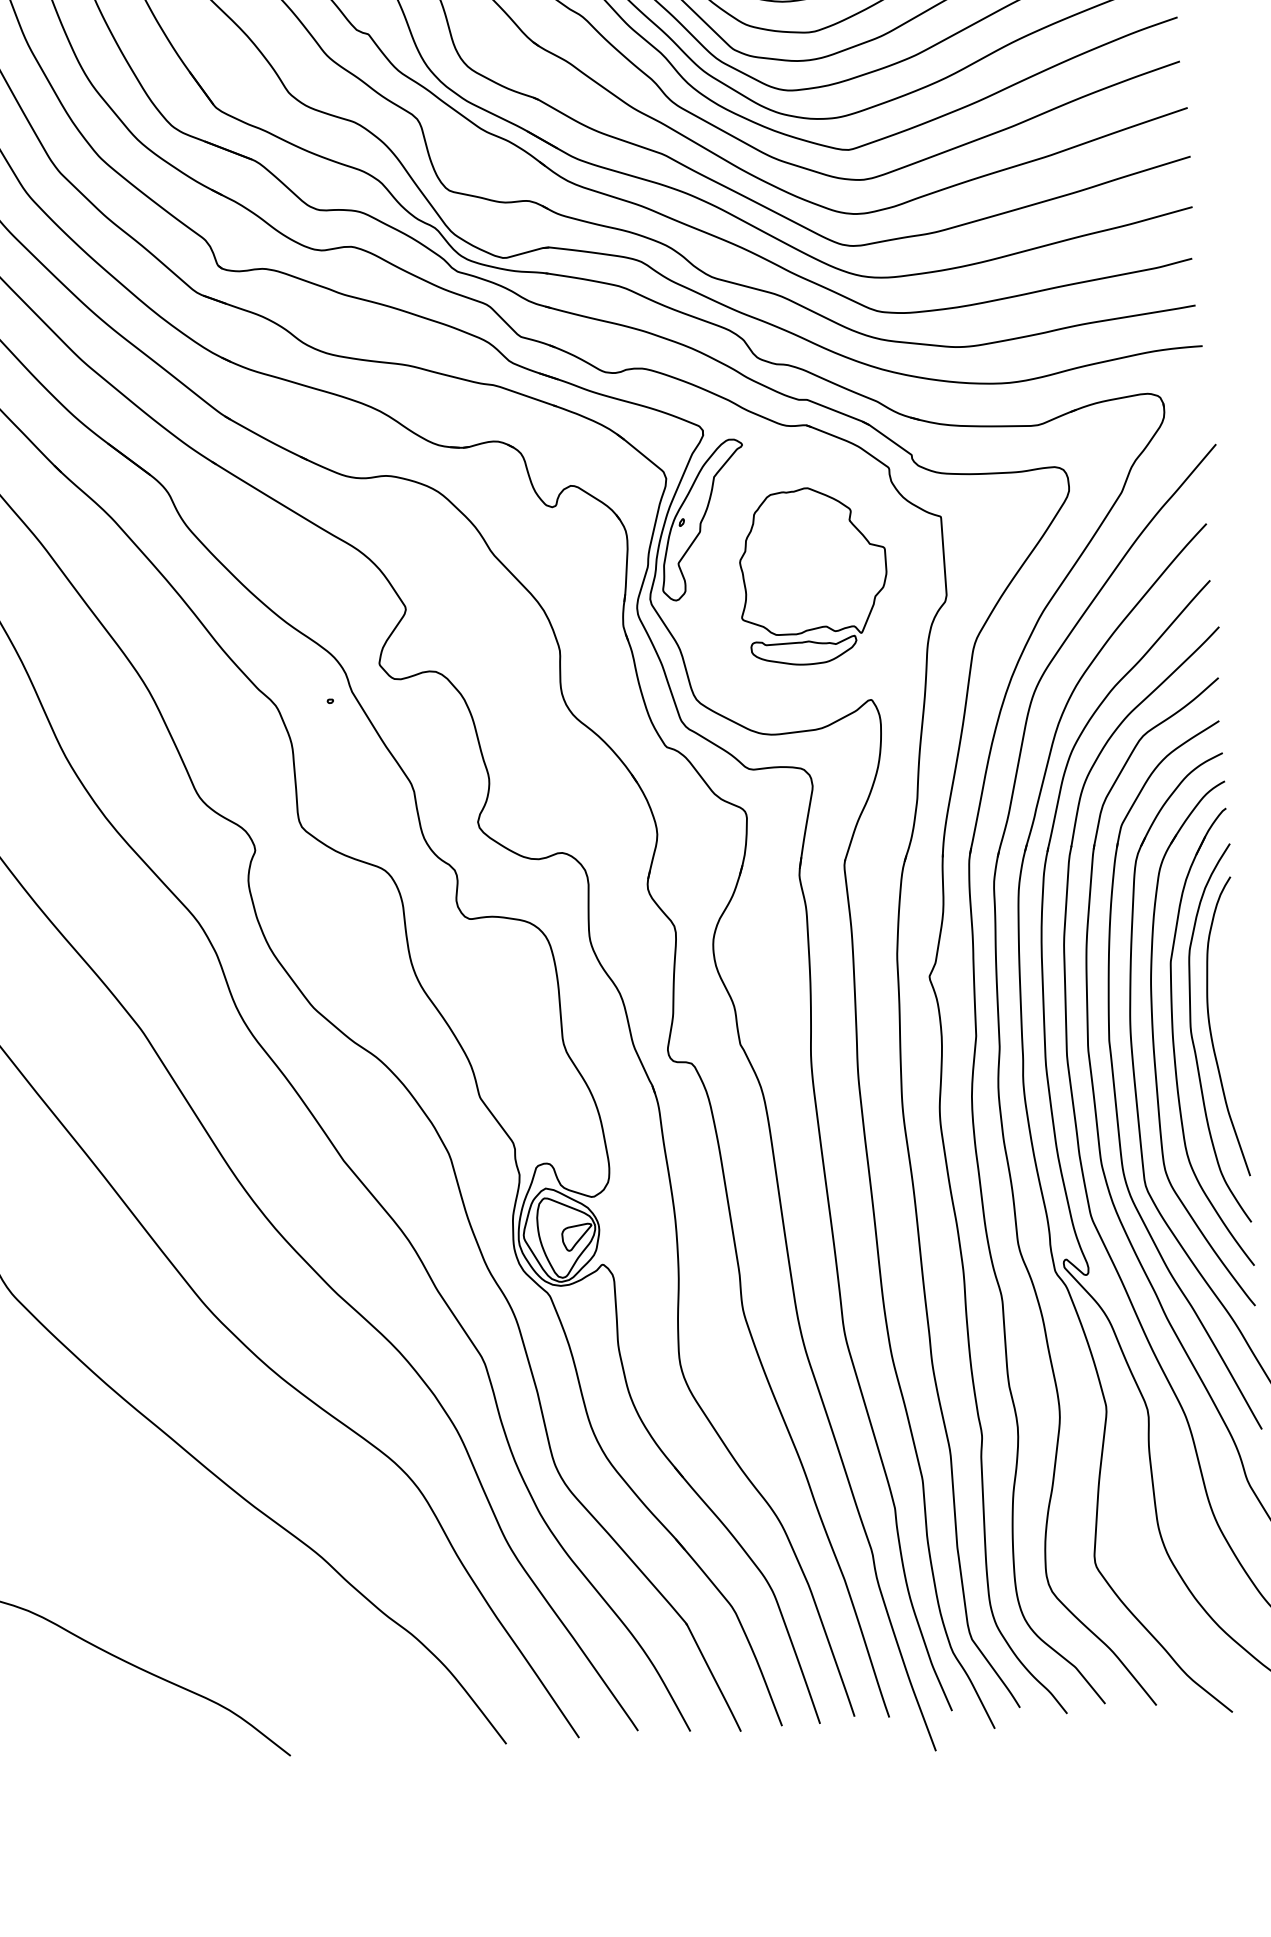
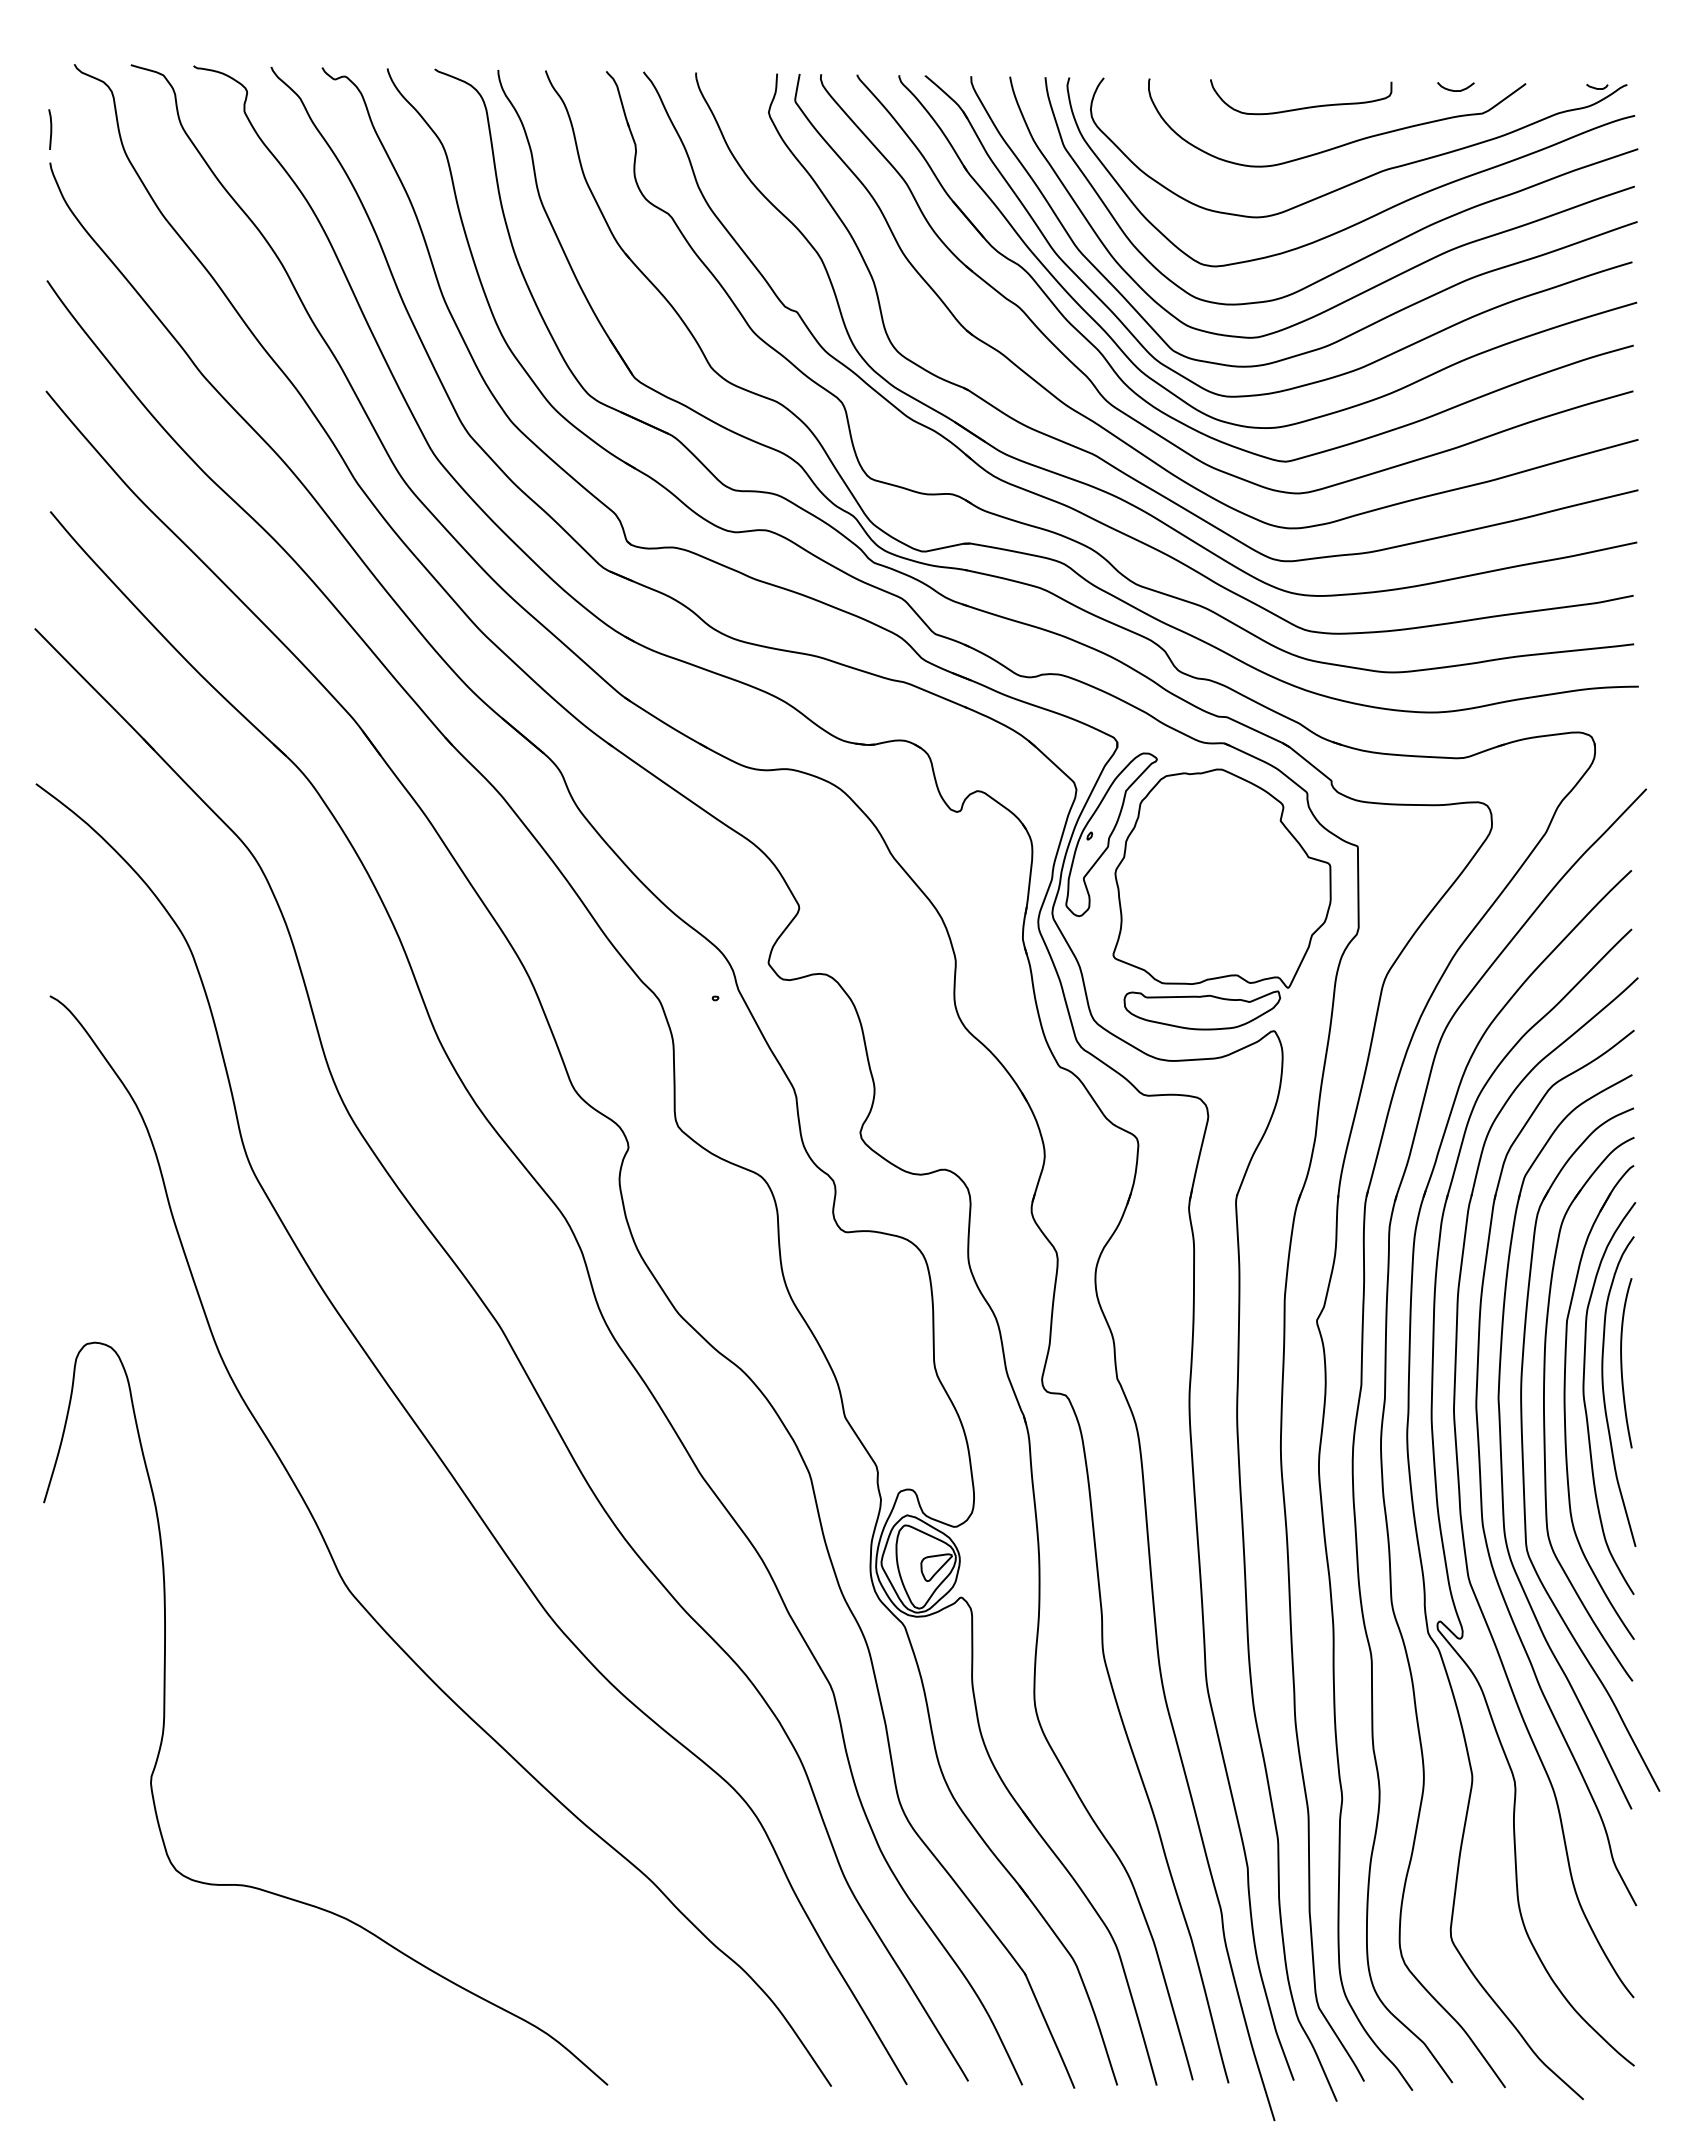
part: (812, 576) -> (1221, 899), size x1.43
curve: (1226, 999) -> (1622, 1363), added

